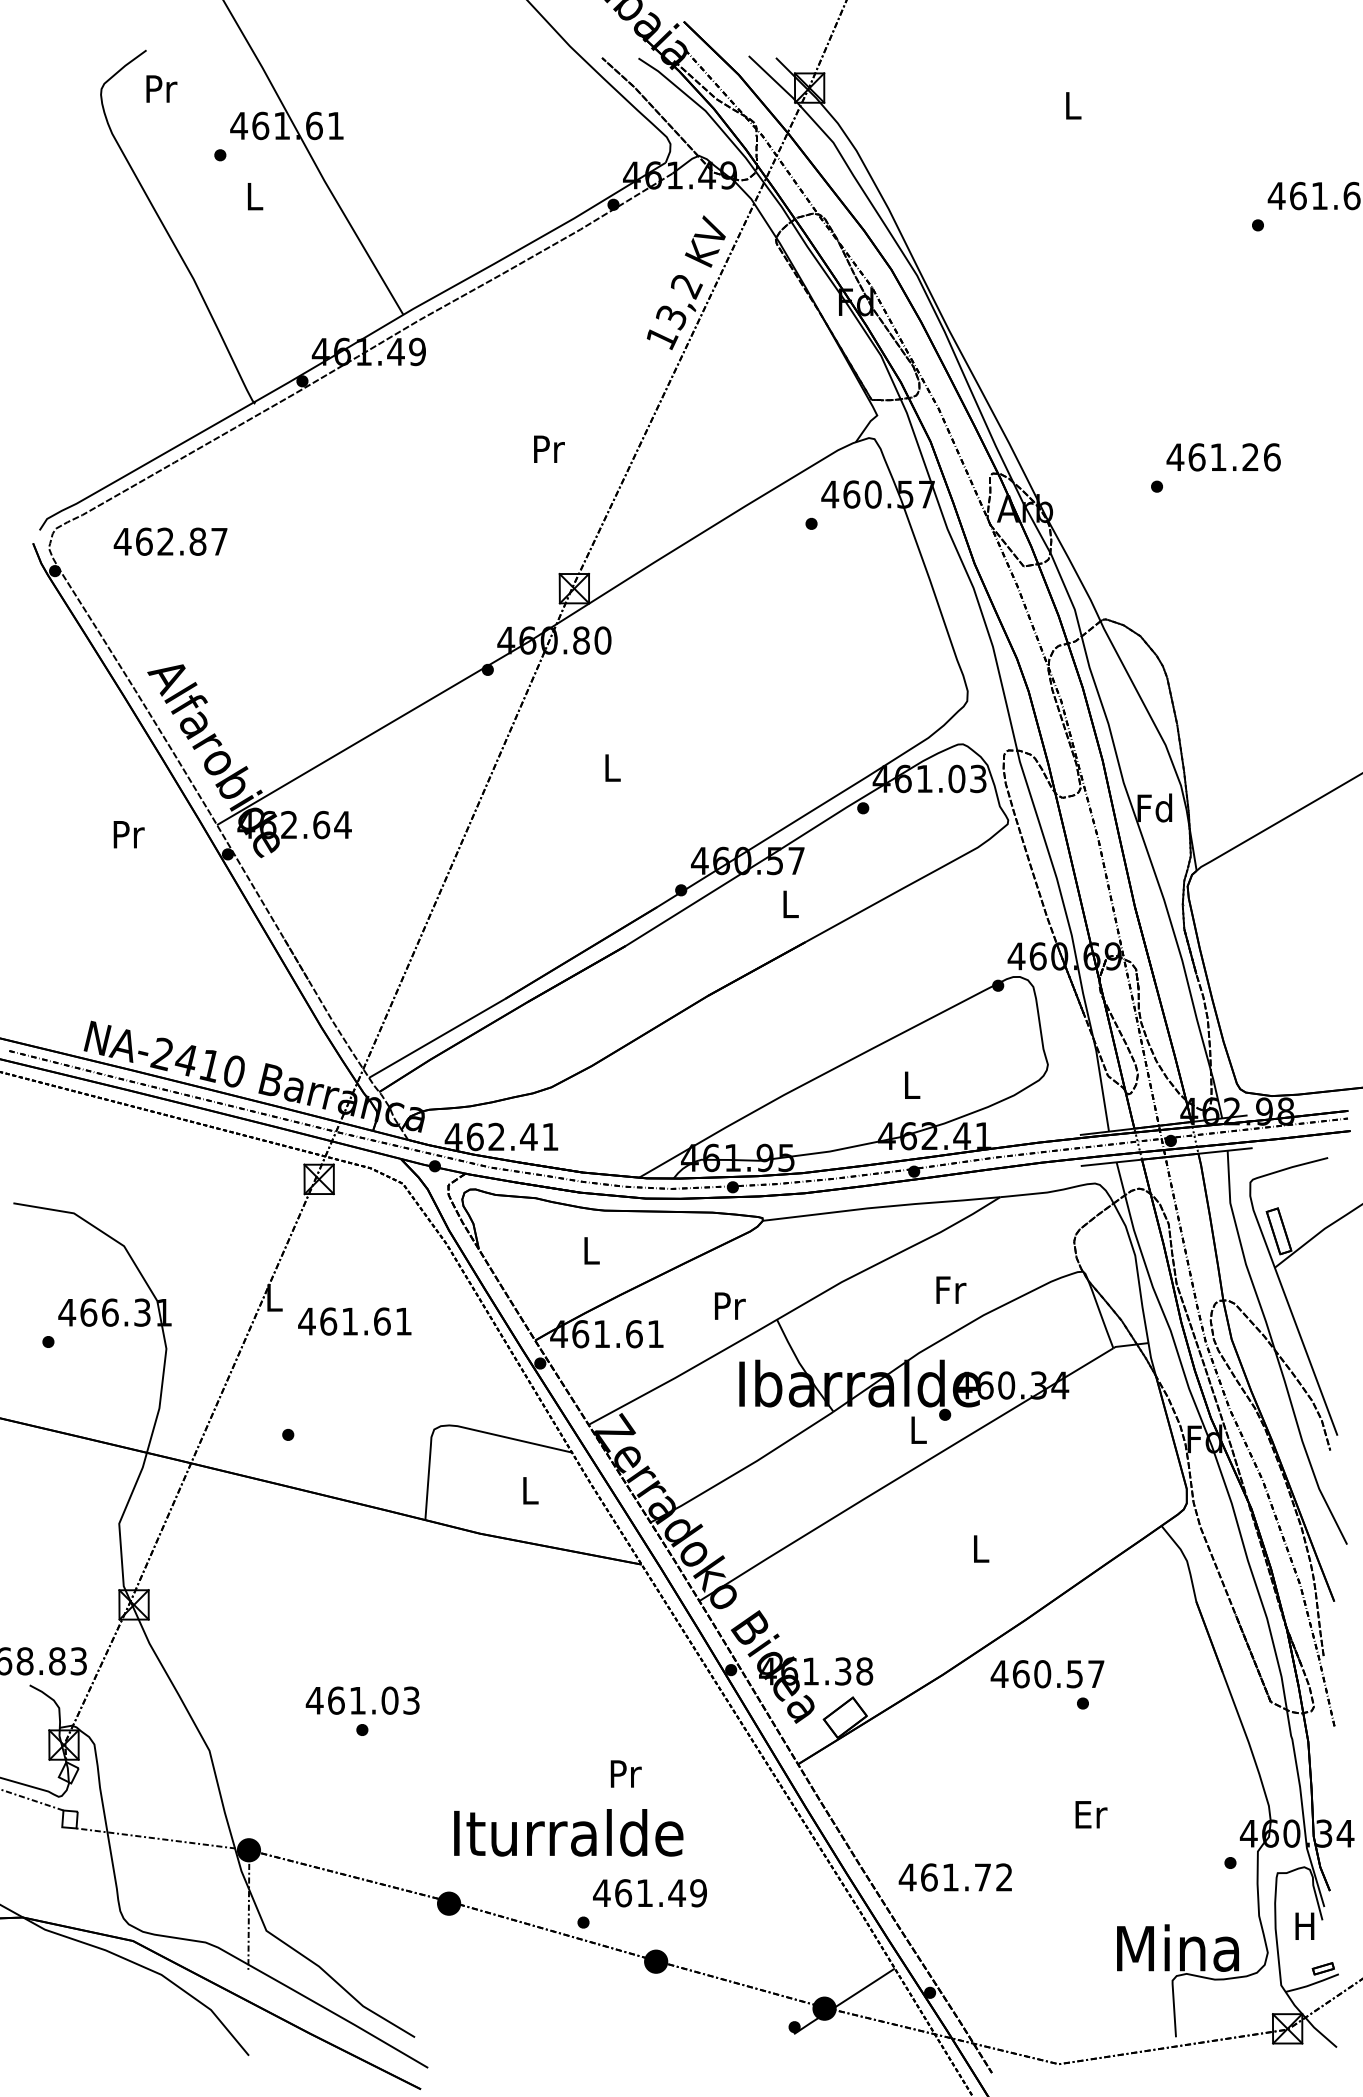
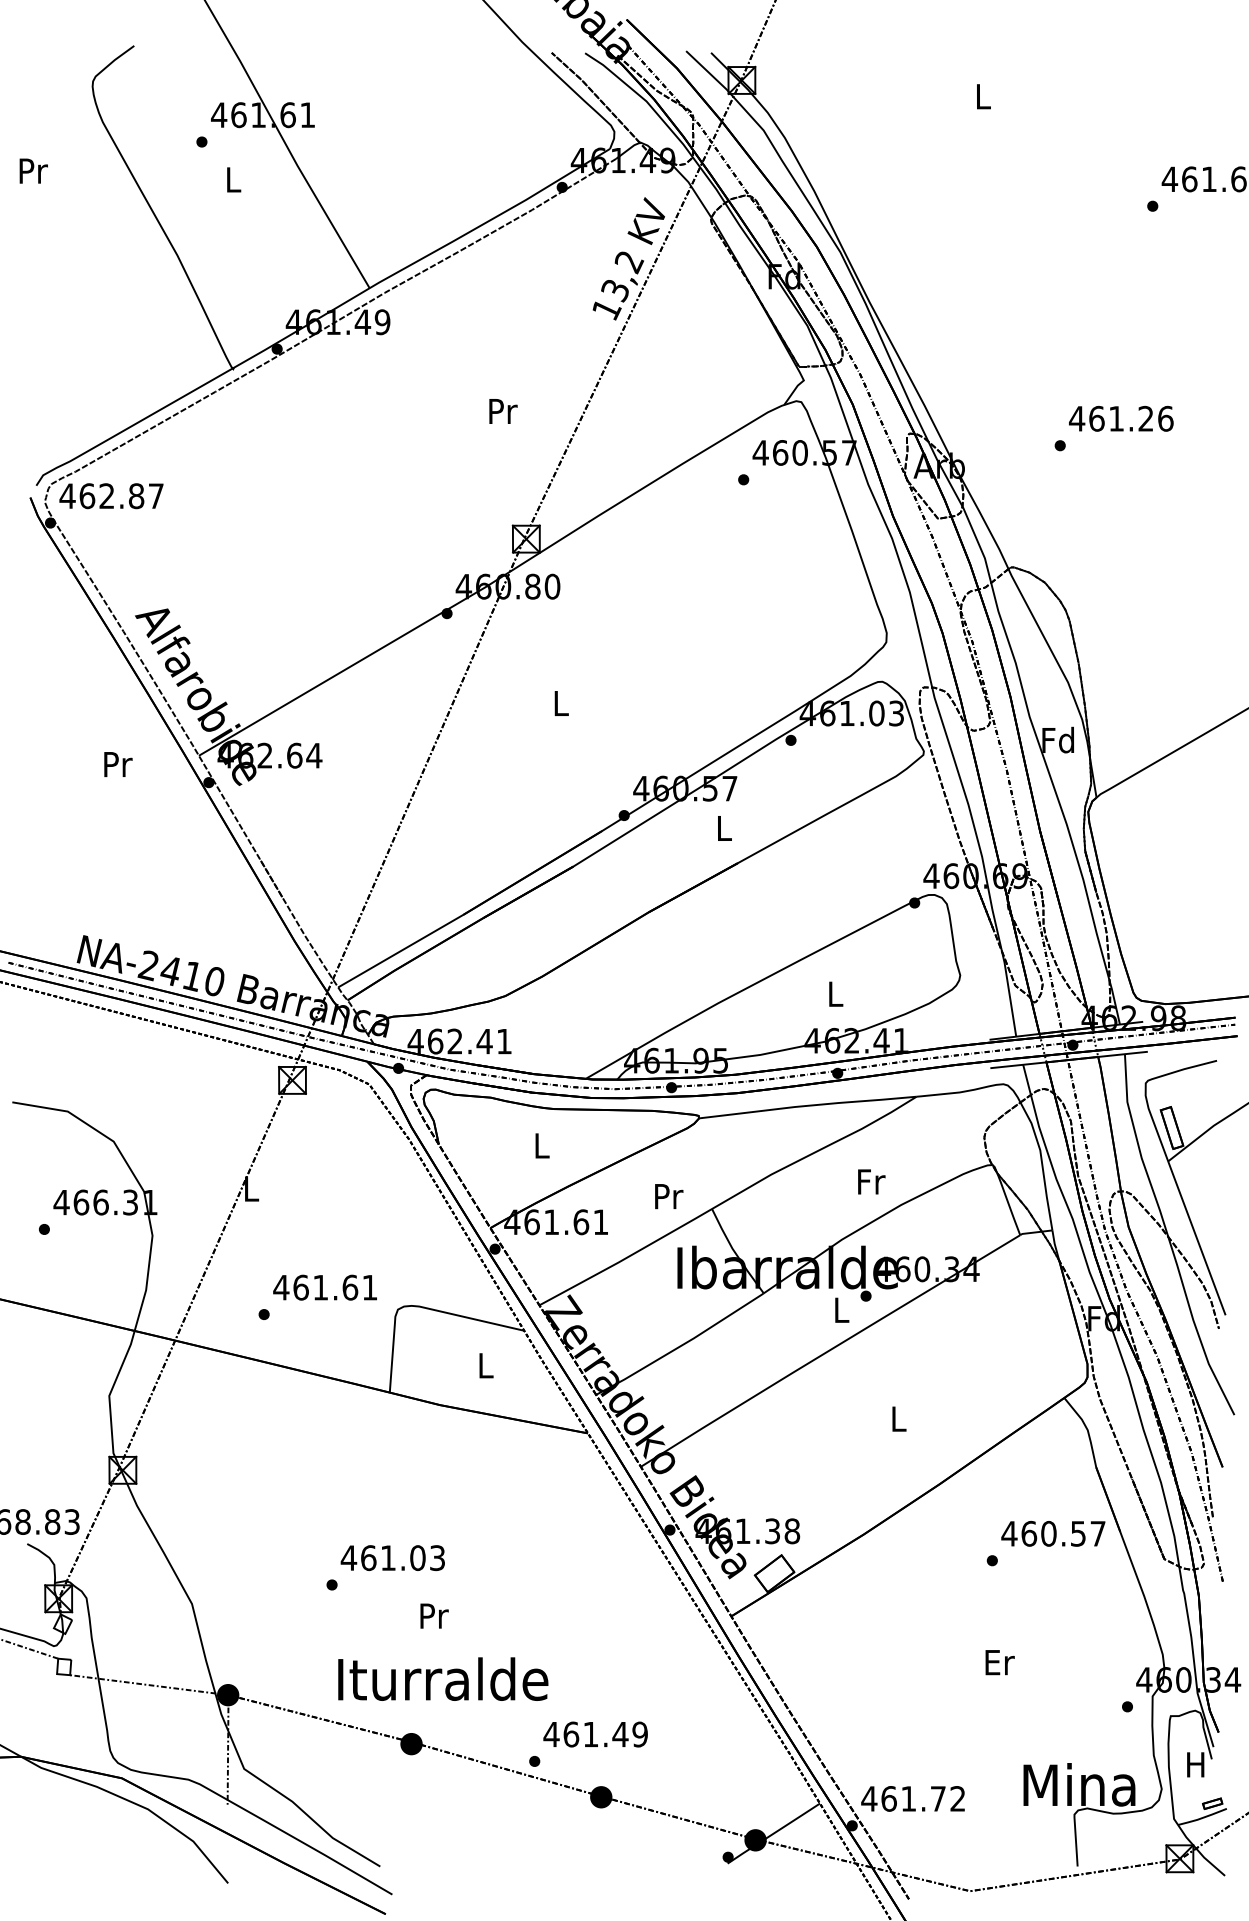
text: (161, 88) -> (33, 170), moved
text: (170, 541) -> (111, 495), moved
text: (354, 1321) -> (324, 1287), moved
text: (1047, 1674) -> (1053, 1534), moved
text: (362, 1700) -> (392, 1557), moved
text: (625, 1773) -> (433, 1615), moved
text: (568, 1832) -> (443, 1678), moved
text: (954, 1877) -> (912, 1798), moved

